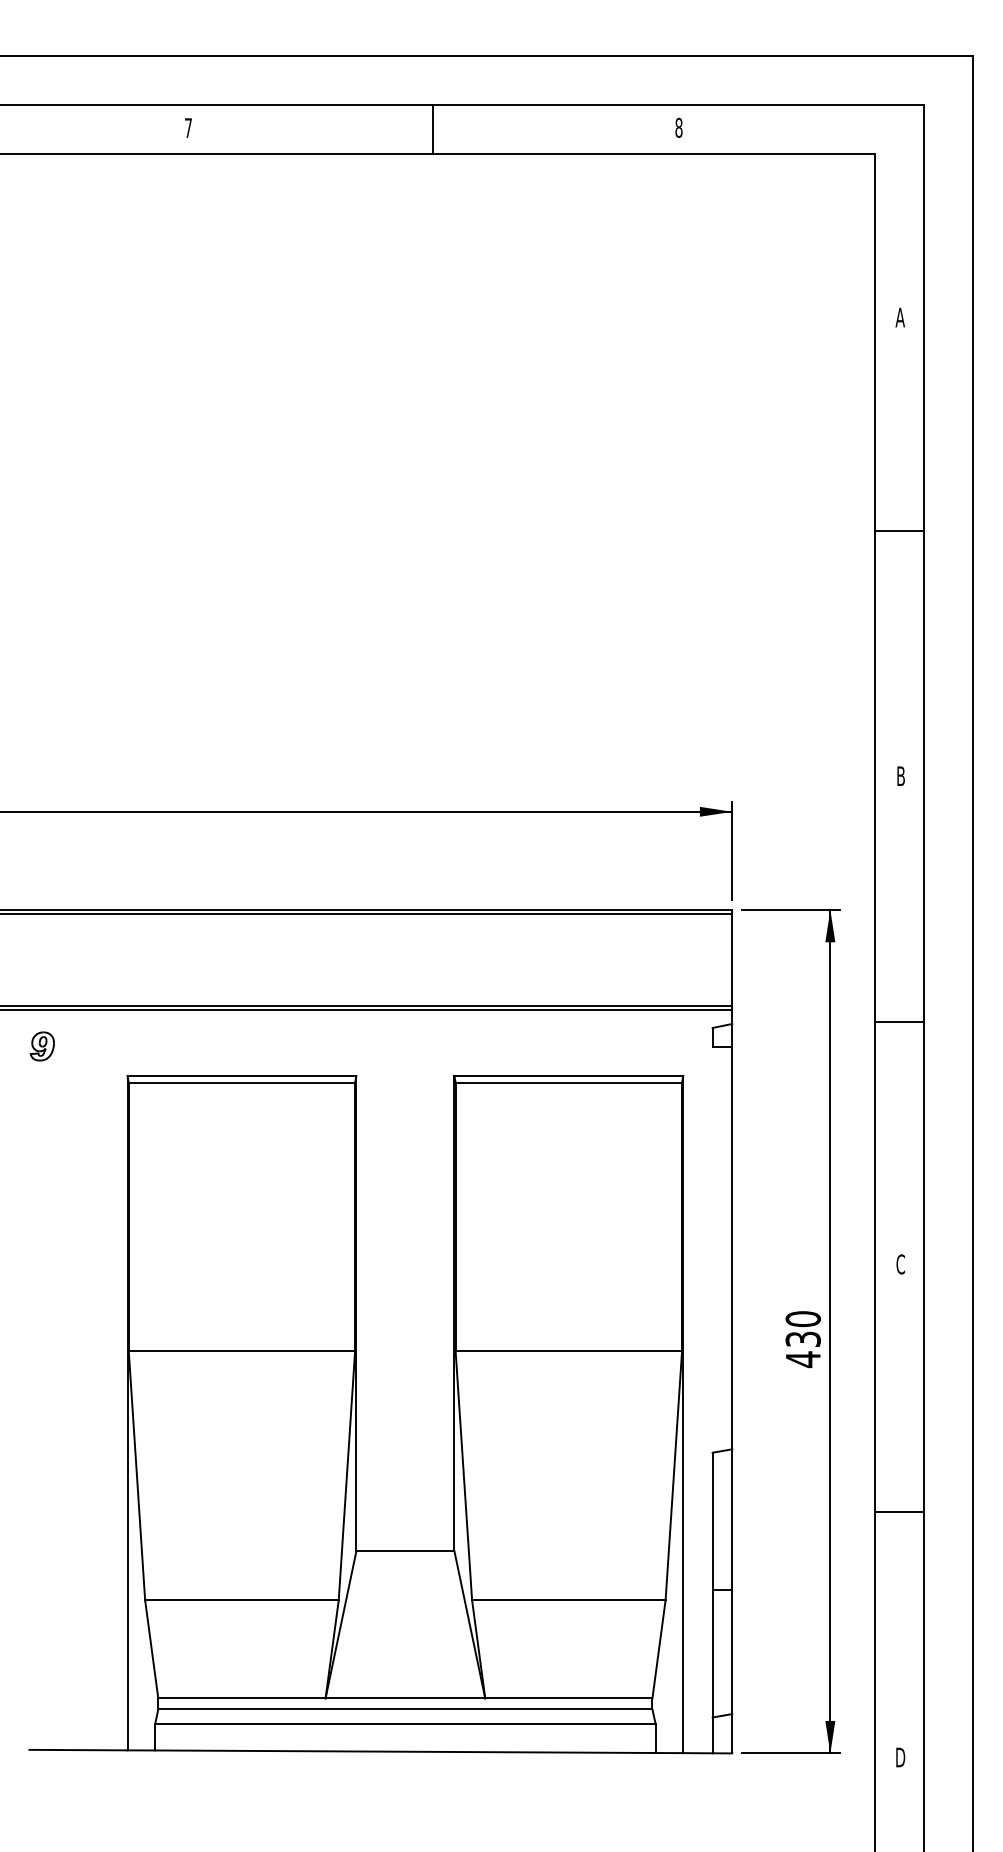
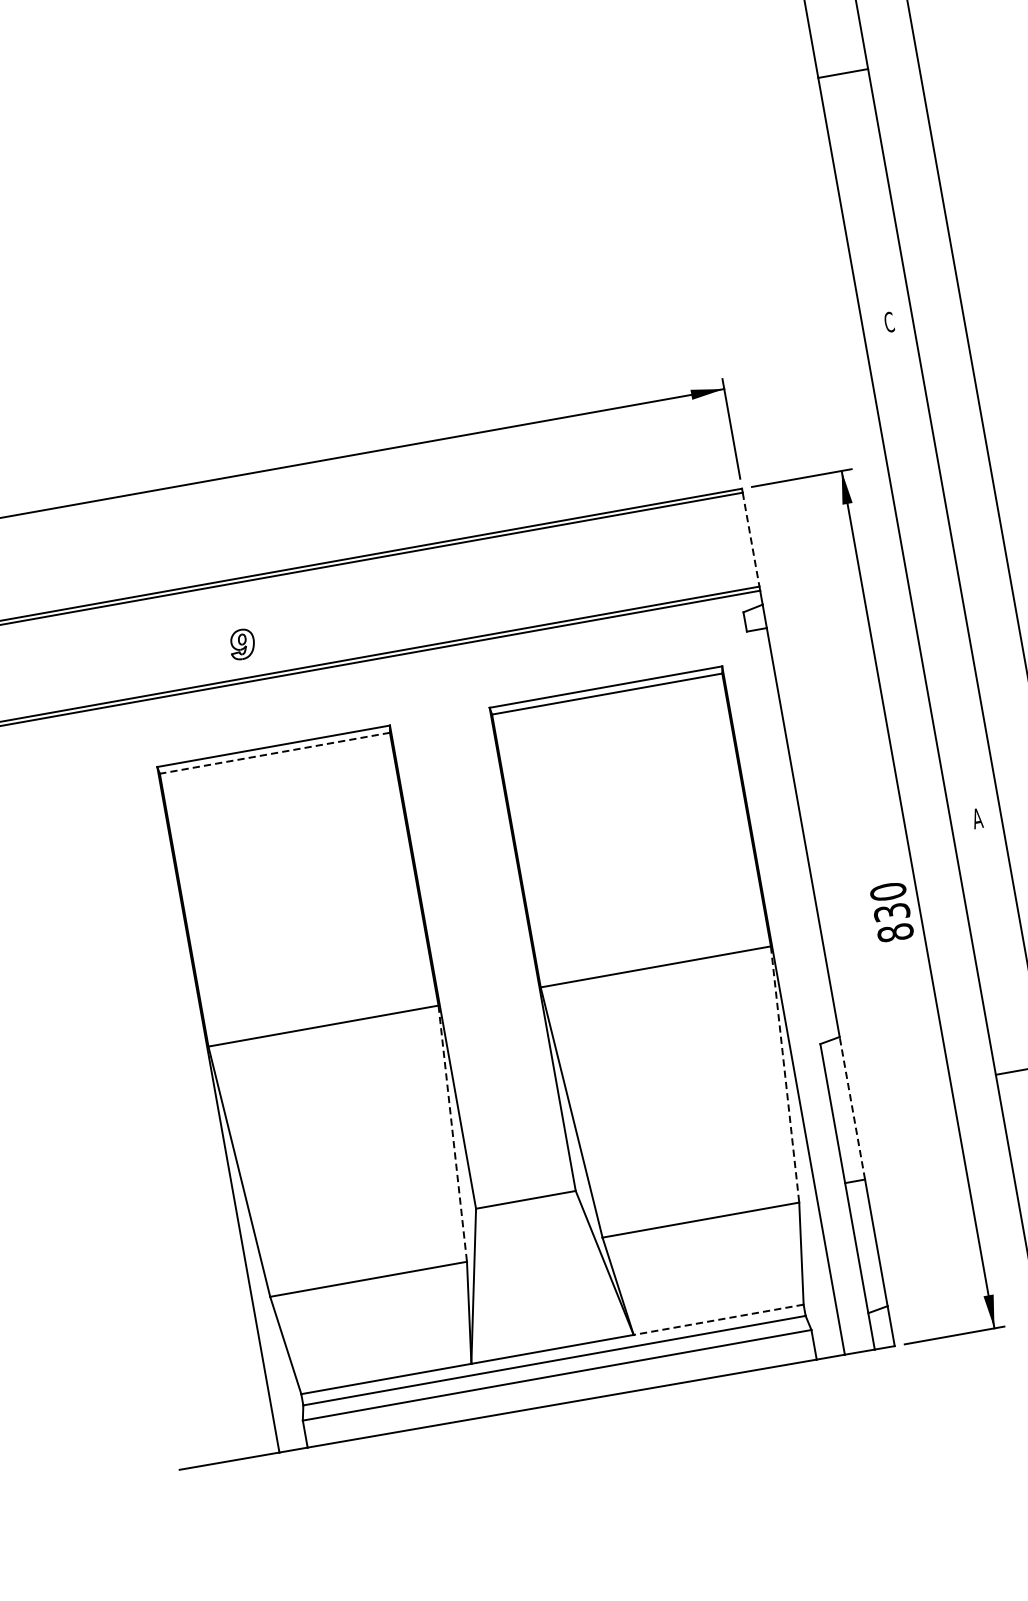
text: (900, 776) -> (888, 322), B -> C
line: (732, 960) -> (751, 540), solid -> dashed
line: (898, 1021) -> (931, 572), removed
part: (41, 1046) -> (241, 644), moved
line: (241, 1082) -> (274, 753), solid -> dashed
text: (900, 1264) -> (977, 818), C -> A
text: (802, 1359) -> (894, 933), 430 -> 830
line: (346, 1475) -> (452, 1133), solid -> dashed
line: (673, 1475) -> (784, 1074), solid -> dashed
line: (732, 1518) -> (852, 1107), solid -> dashed
line: (568, 1698) -> (718, 1319), solid -> dashed

